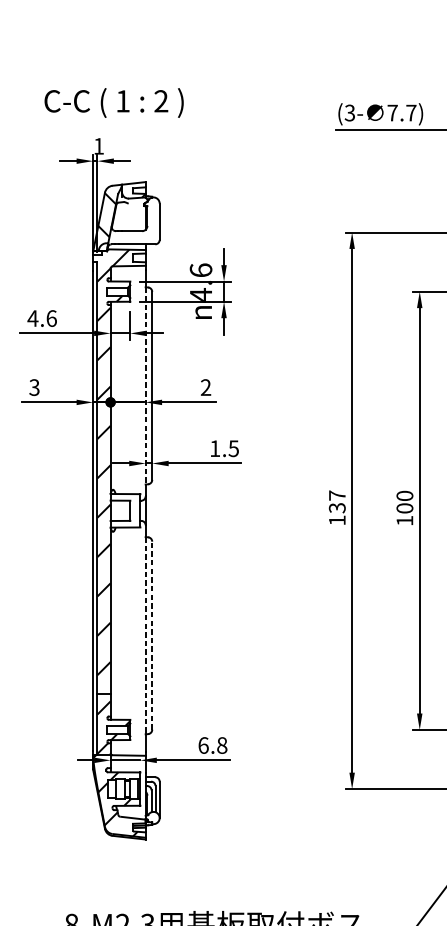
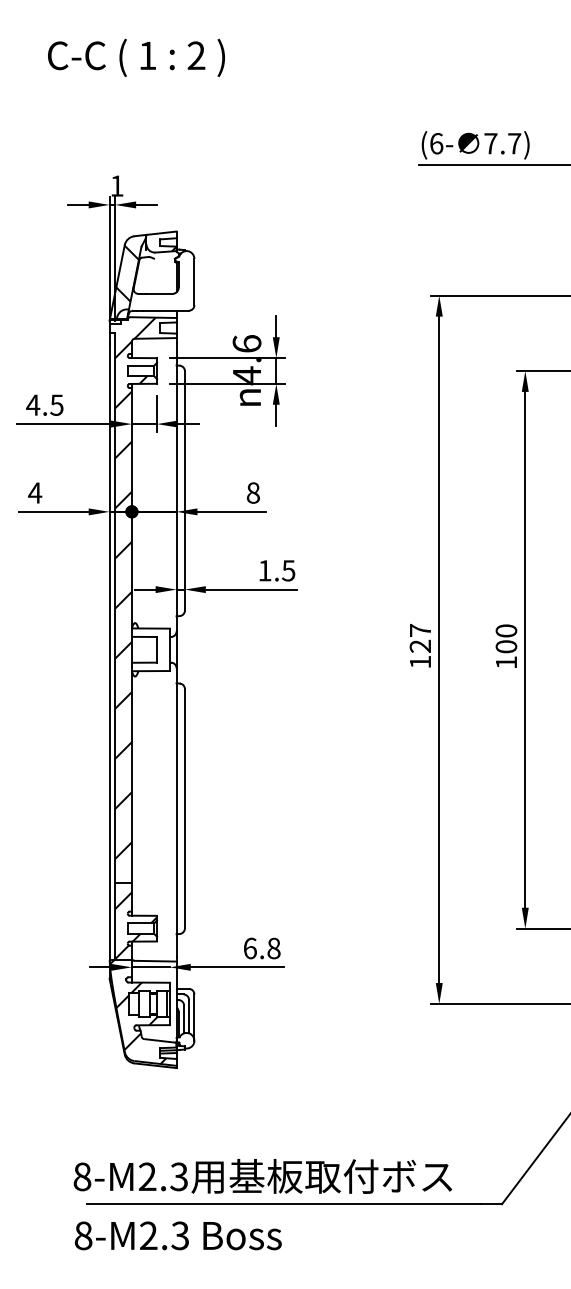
text: (114, 102) -> (136, 57), moved
text: (349, 112) -> (436, 143), (3- -> (6-
text: (51, 318) -> (56, 404), 4.6 -> 4.5
line: (145, 386) -> (176, 491), dashed -> solid
text: (34, 387) -> (35, 492), 3 -> 4
text: (205, 387) -> (252, 492), 2 -> 8
text: (337, 508) -> (420, 646), 137 -> 127
line: (151, 635) -> (184, 808), dashed -> solid
line: (145, 636) -> (176, 809), dashed -> solid

